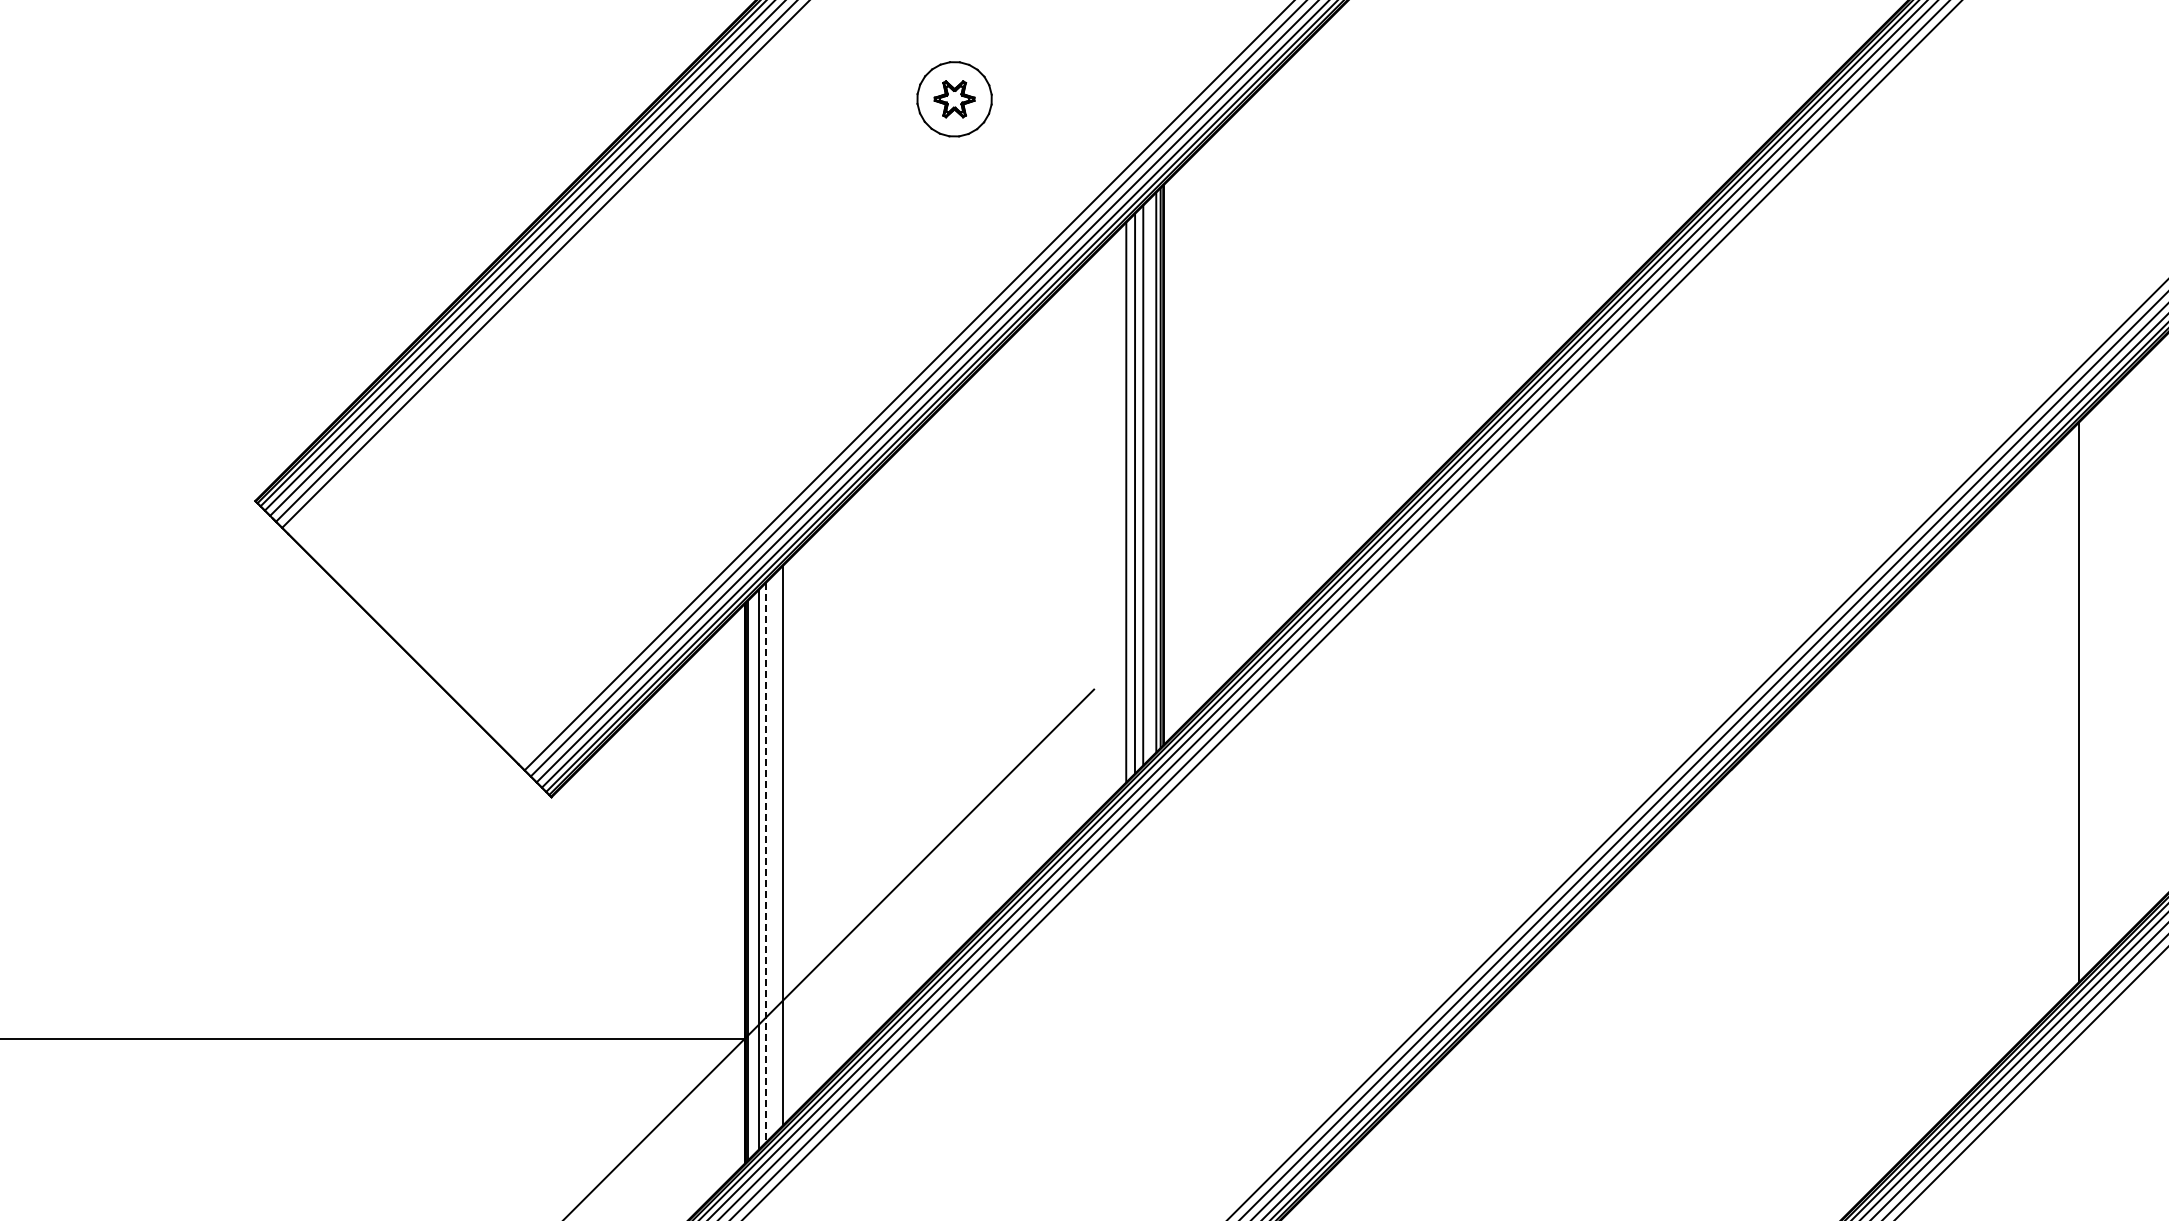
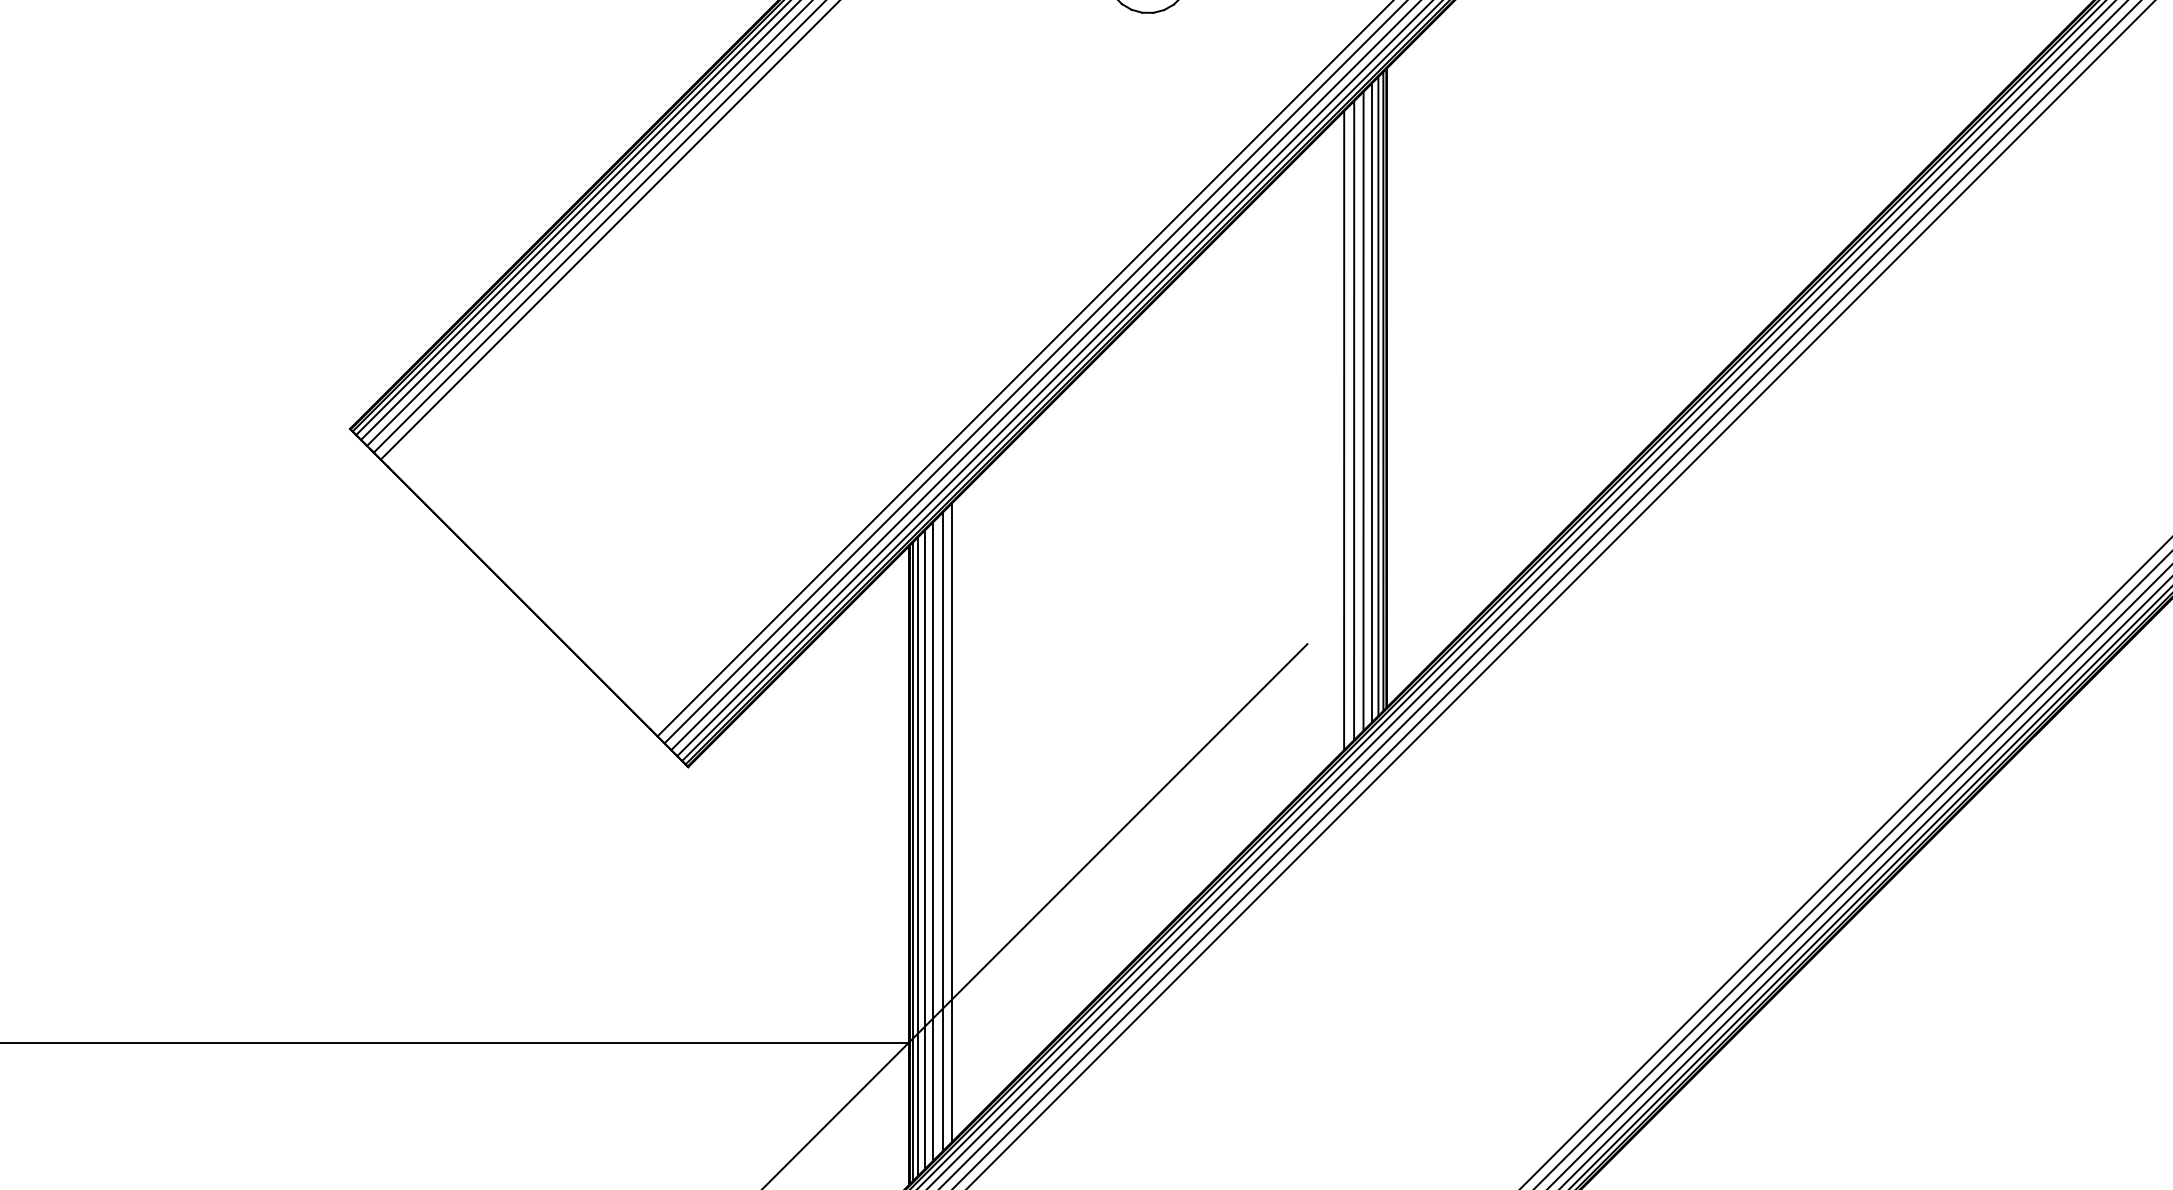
line: (1150, 478) -> (1371, 403), added
line: (774, 854) -> (942, 832), added
line: (766, 862) -> (933, 841), dashed -> solid
line: (752, 876) -> (917, 857), added

